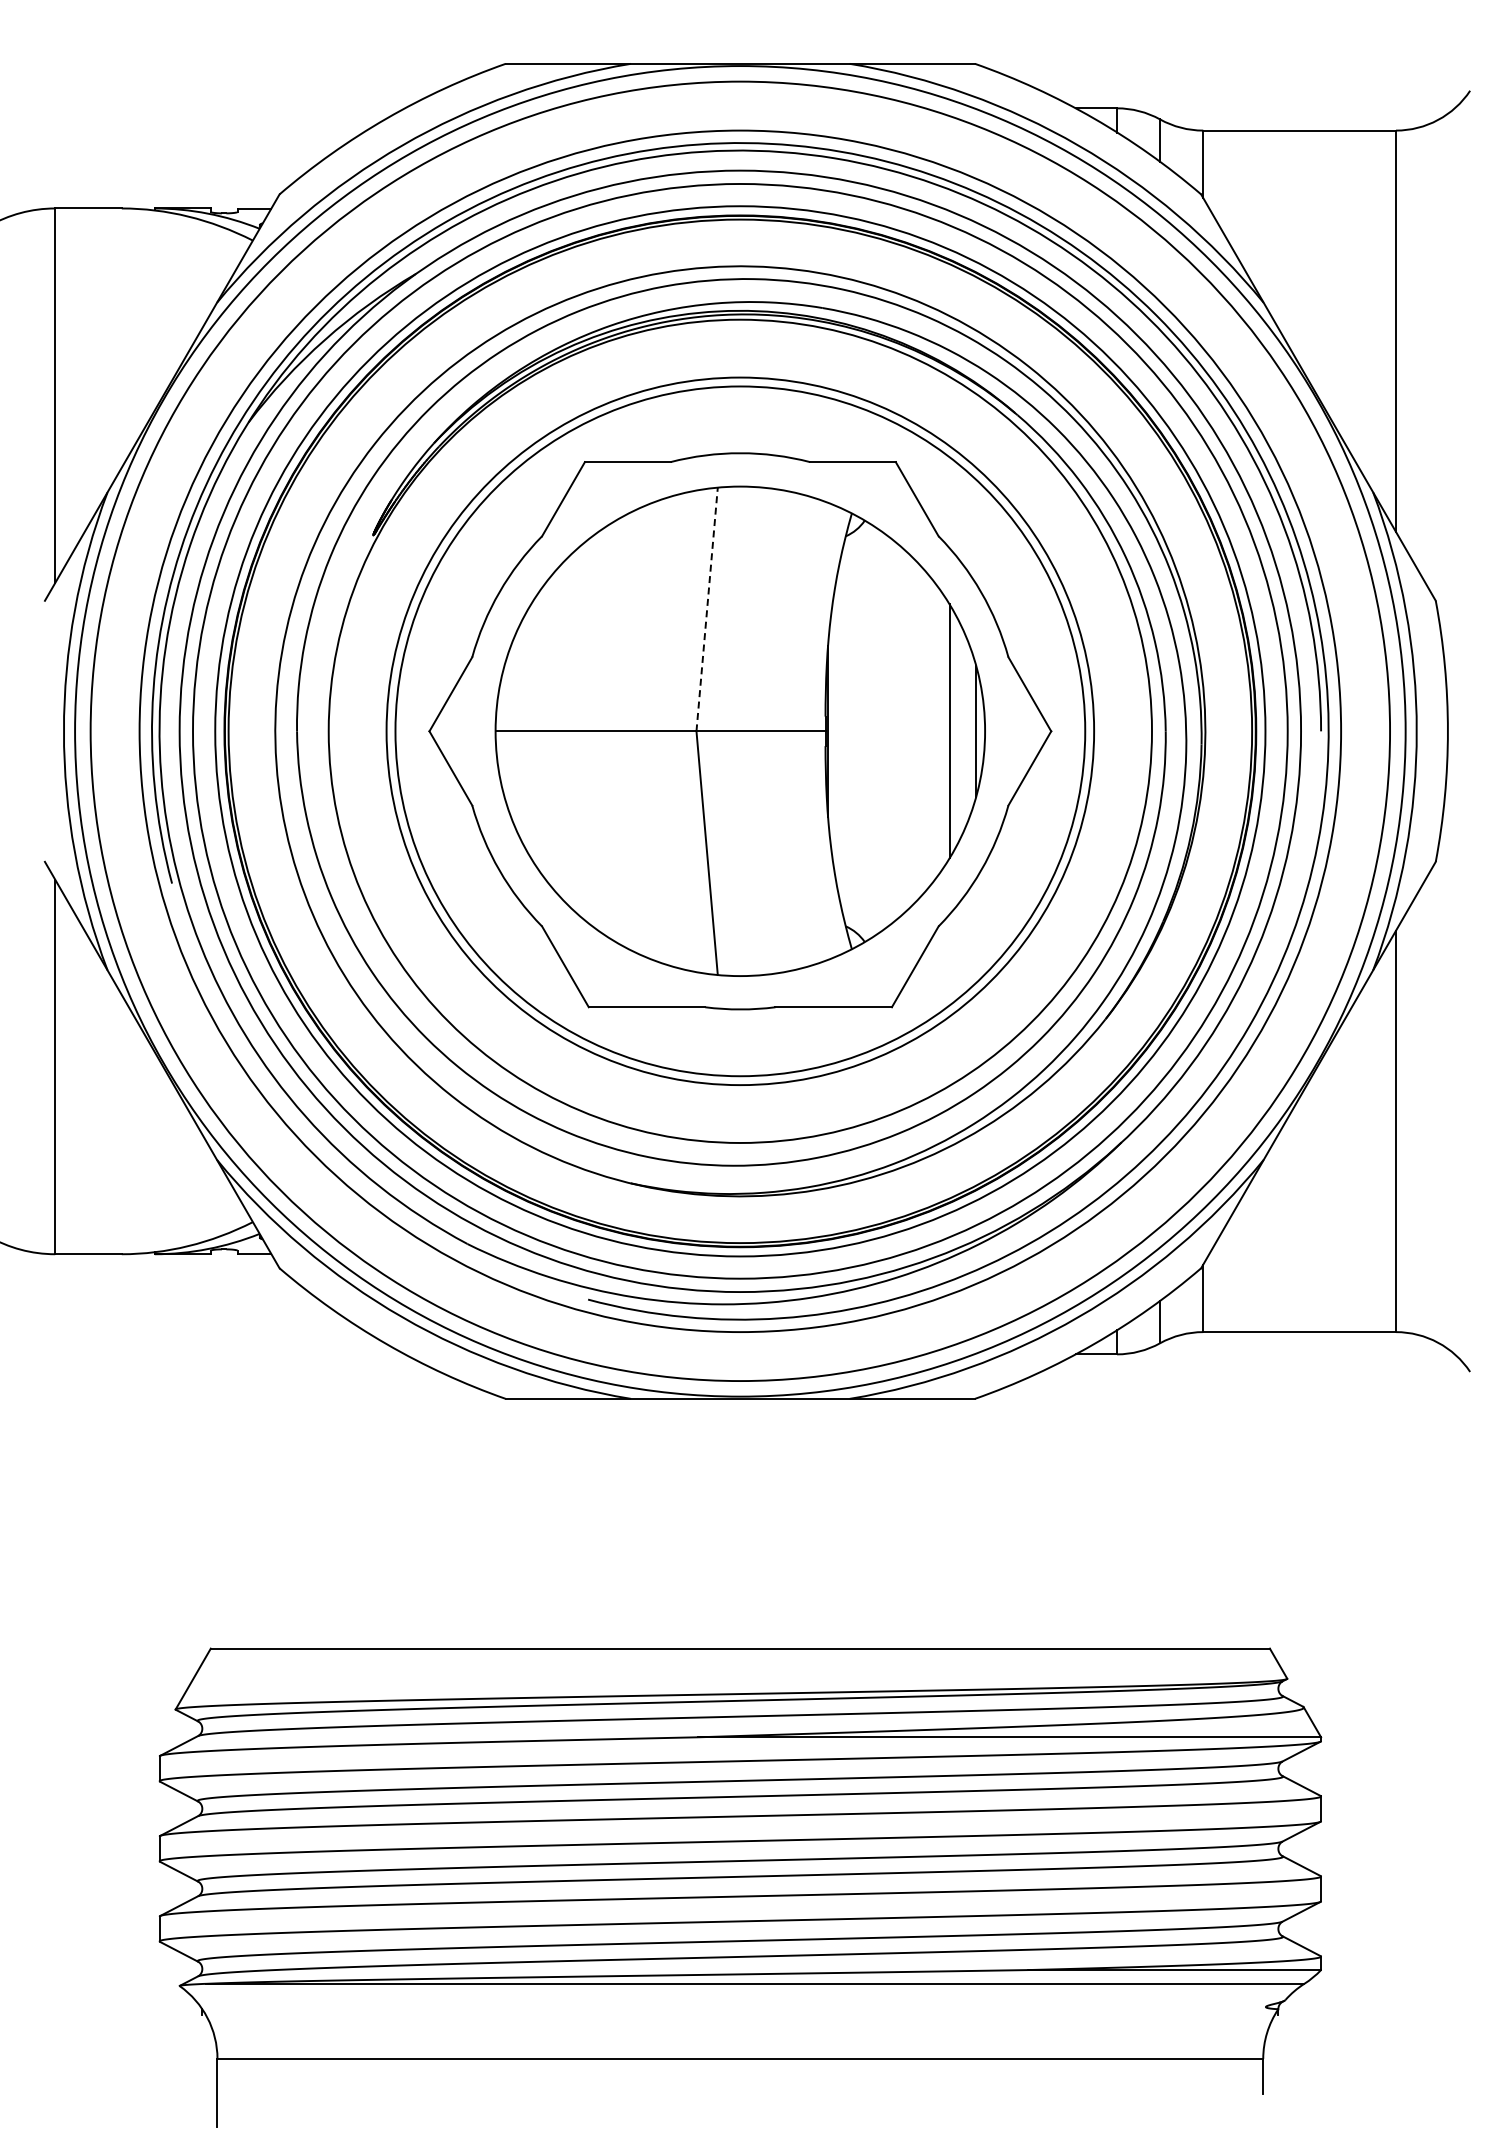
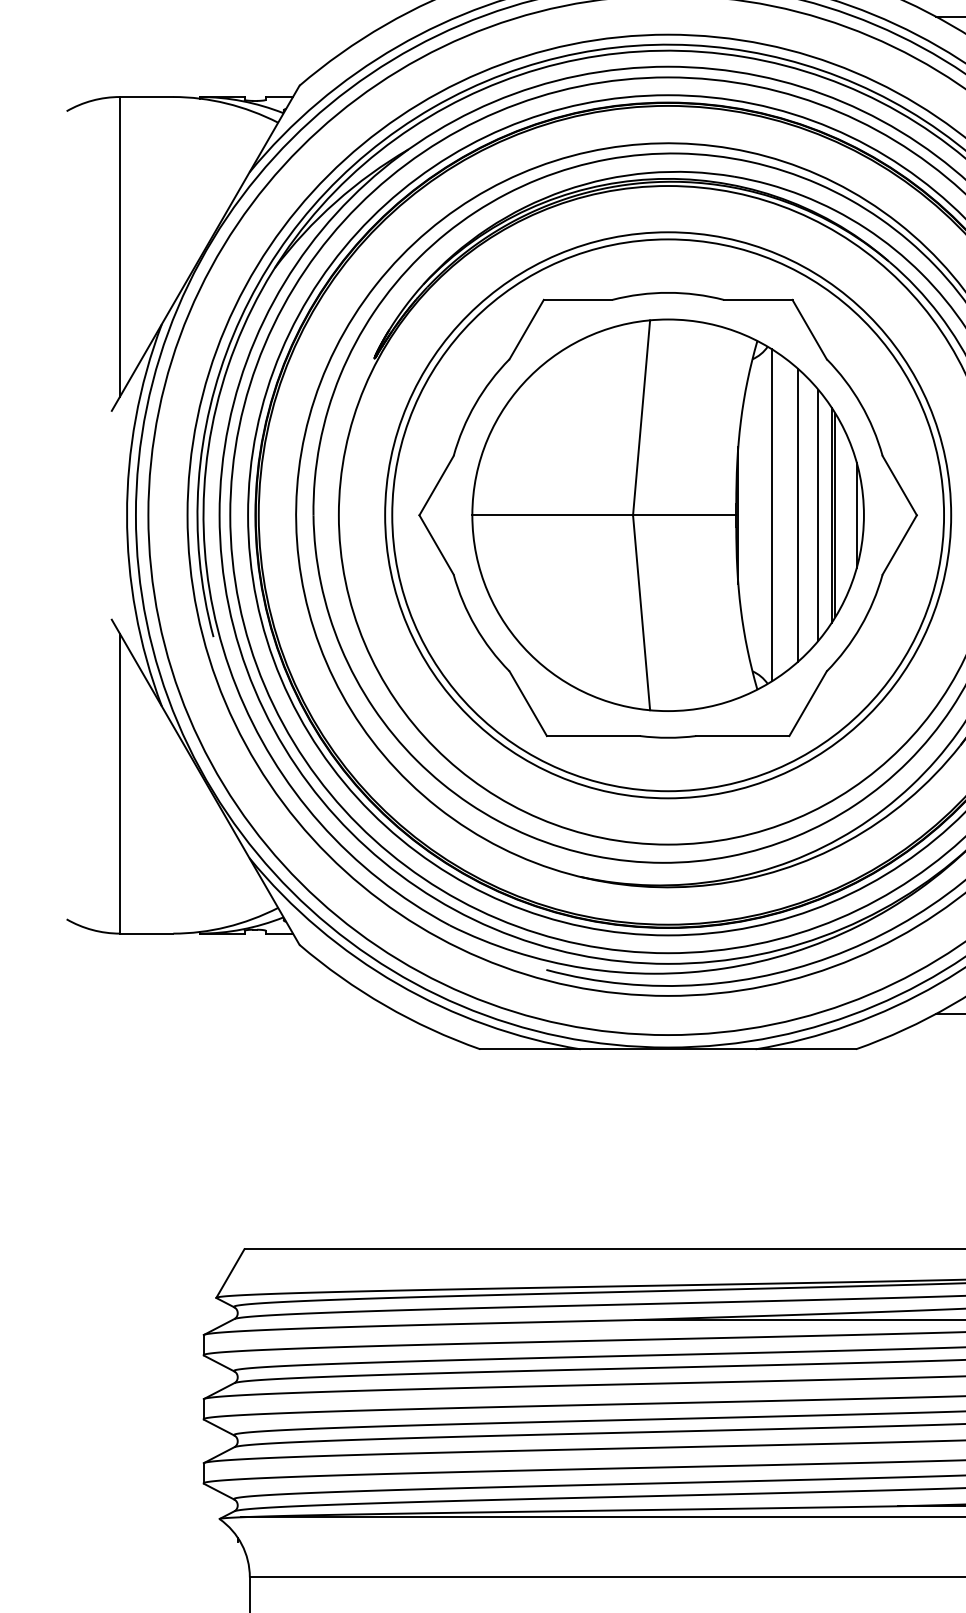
line: (707, 609) -> (641, 417), dashed -> solid
line: (869, 730) -> (771, 514), added
line: (903, 731) -> (798, 515), added
line: (928, 731) -> (818, 515), added
line: (945, 731) -> (832, 515), added

